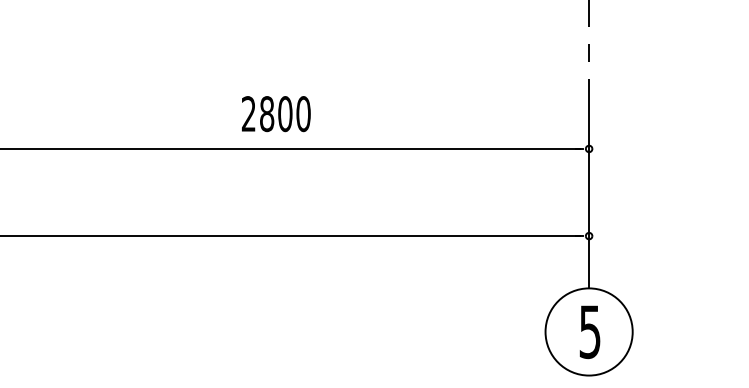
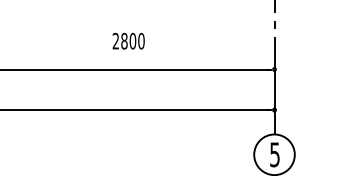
text: (275, 112) -> (128, 40), moved

